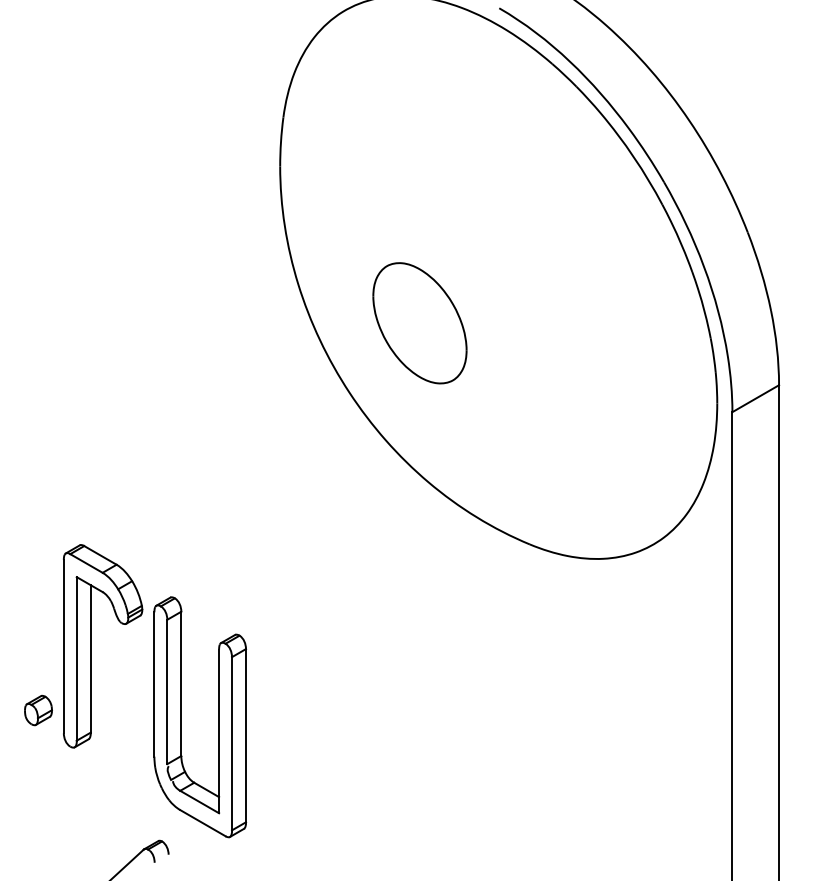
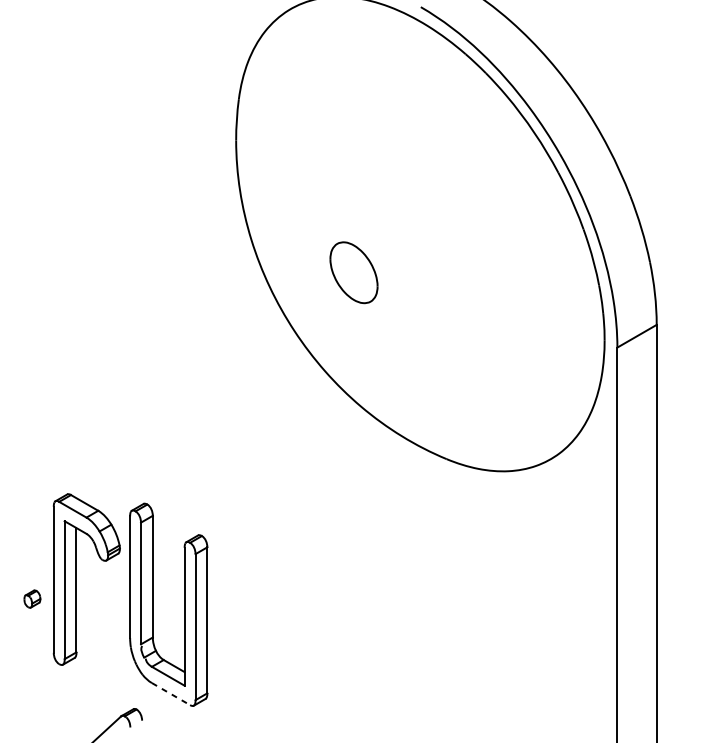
part: (419, 323) -> (353, 272), size x0.6
part: (91, 646) -> (77, 579), moved
part: (38, 710) -> (32, 599), size x0.7
line: (203, 823) -> (171, 694), solid -> dashed

